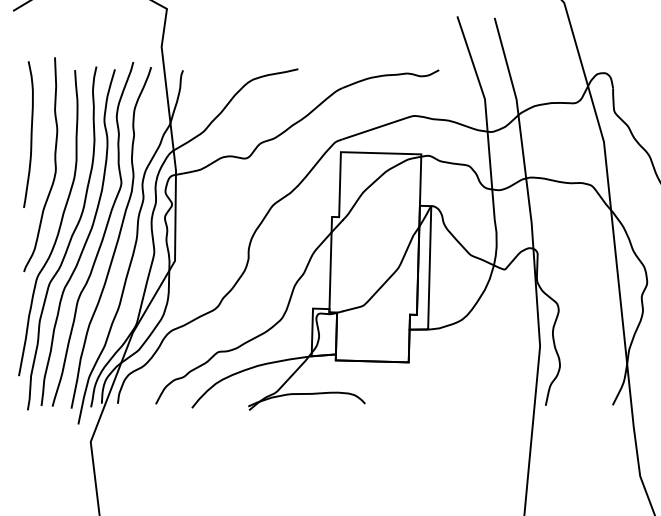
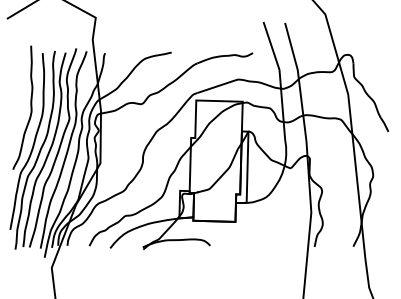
curve: (29, 134) -> (16, 90), removed

